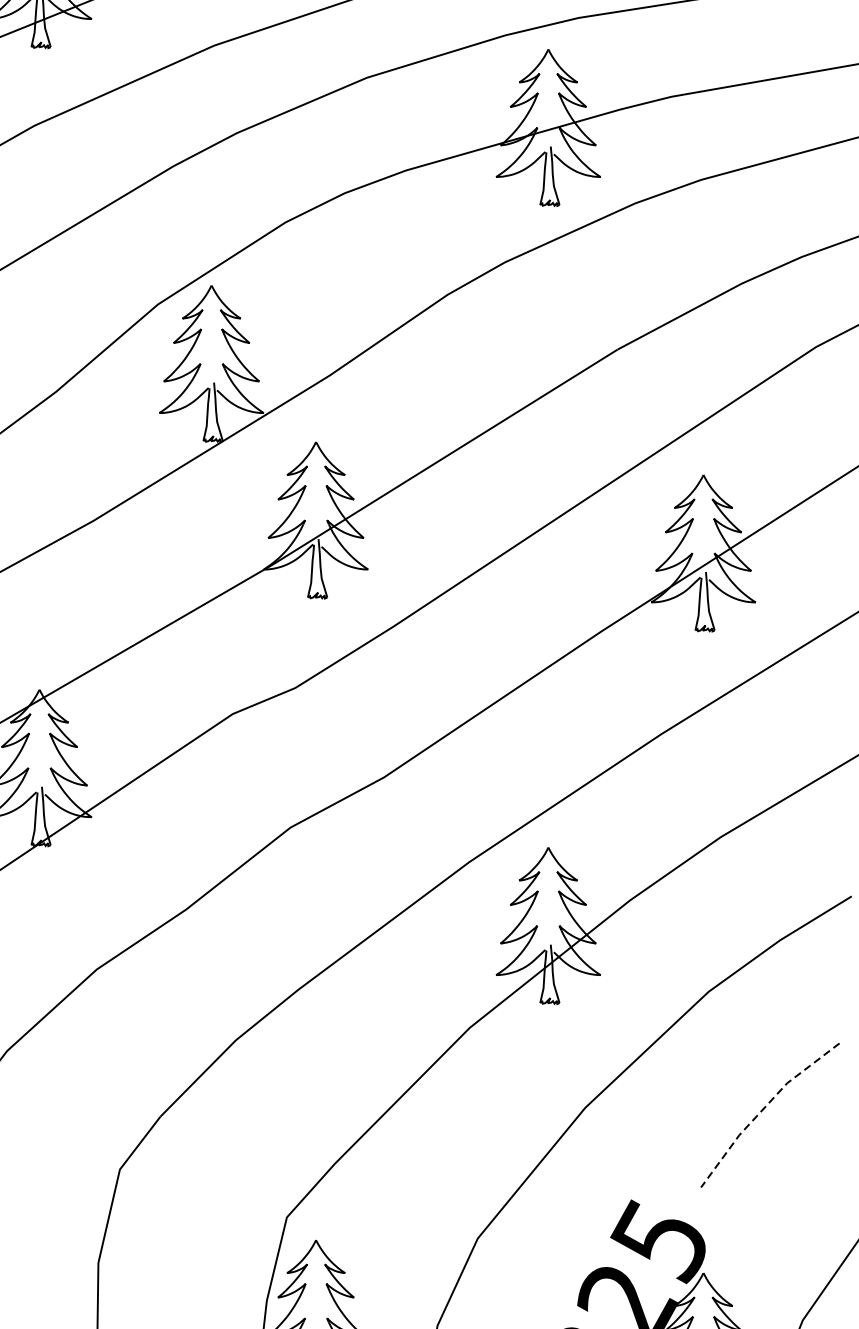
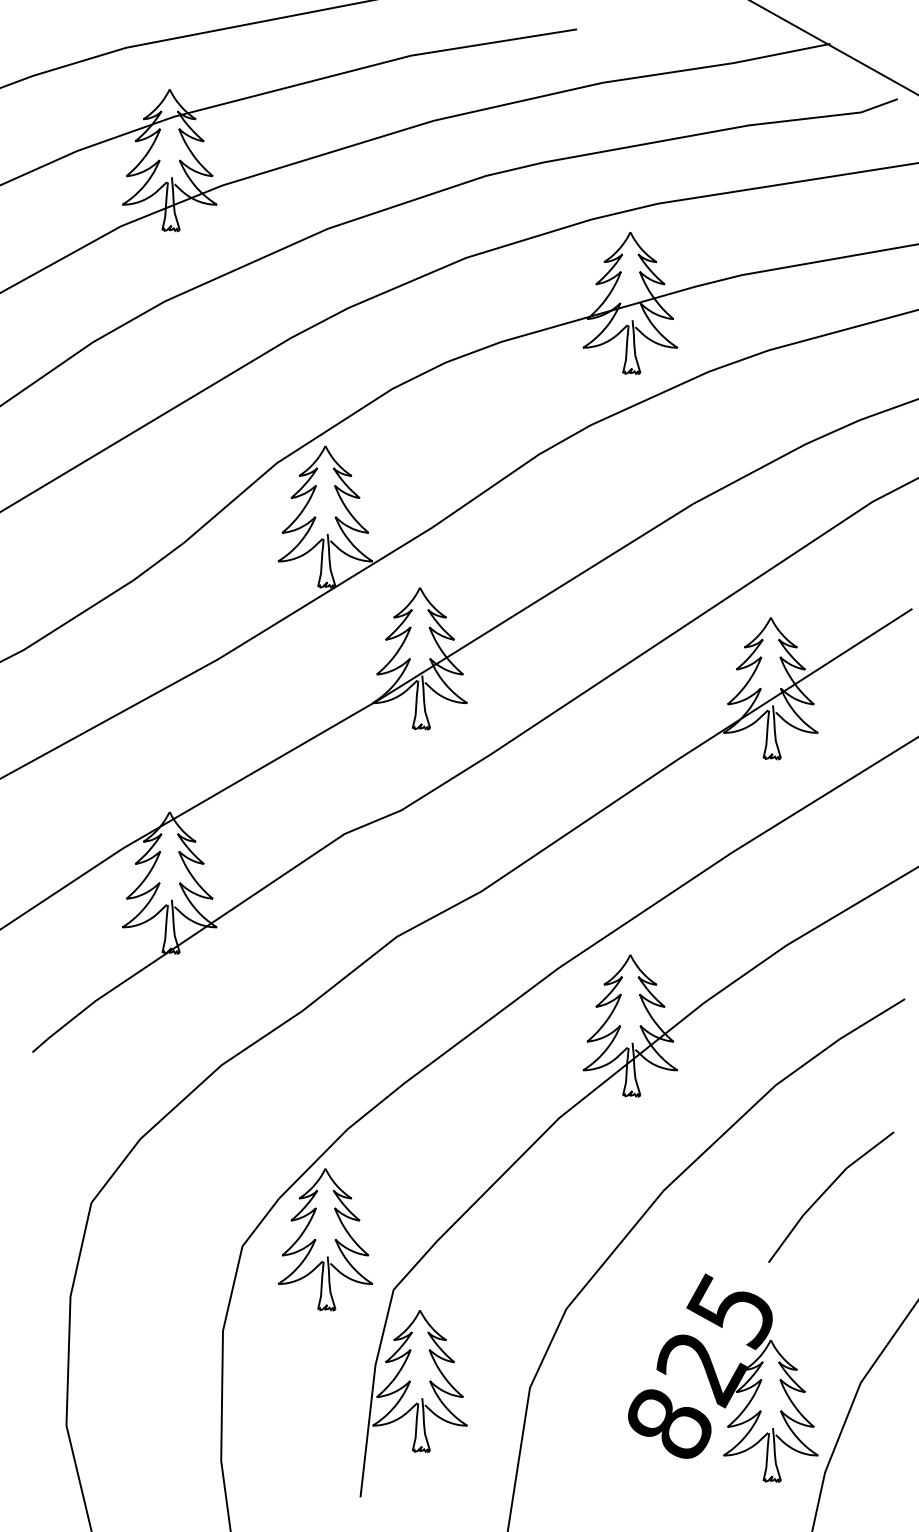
line: (763, 1108) -> (825, 1191), dashed -> solid
part: (211, 1161) -> (325, 1239), added

